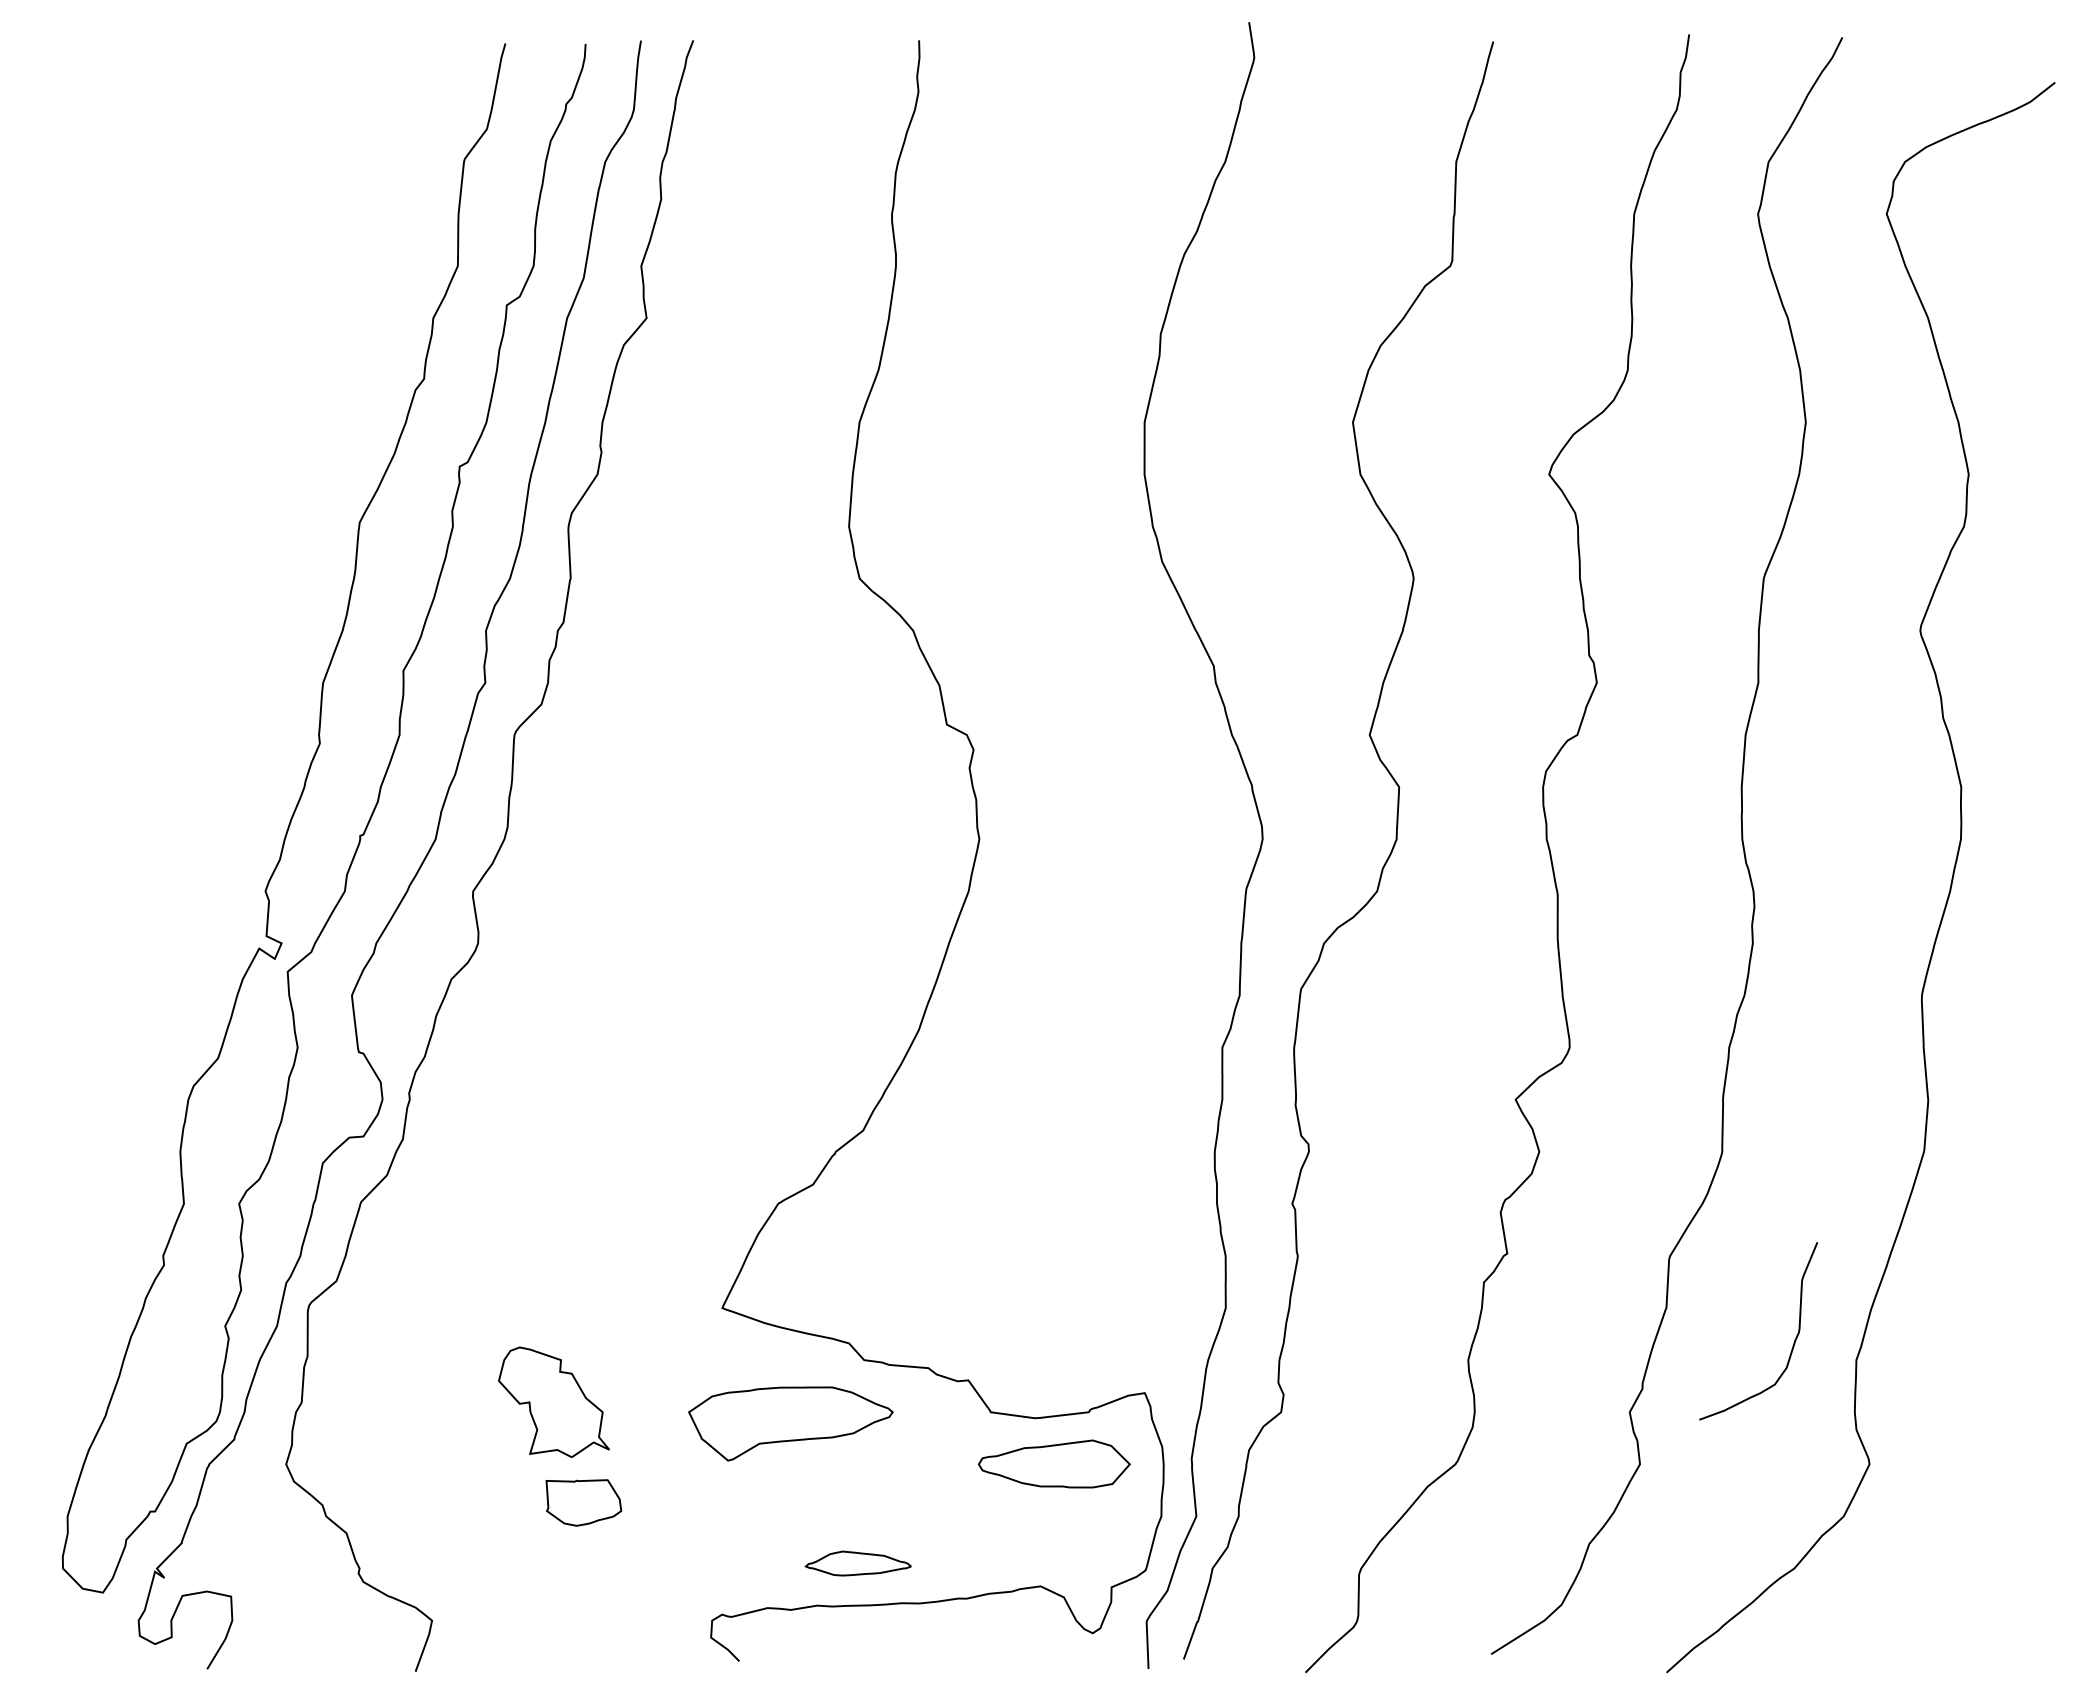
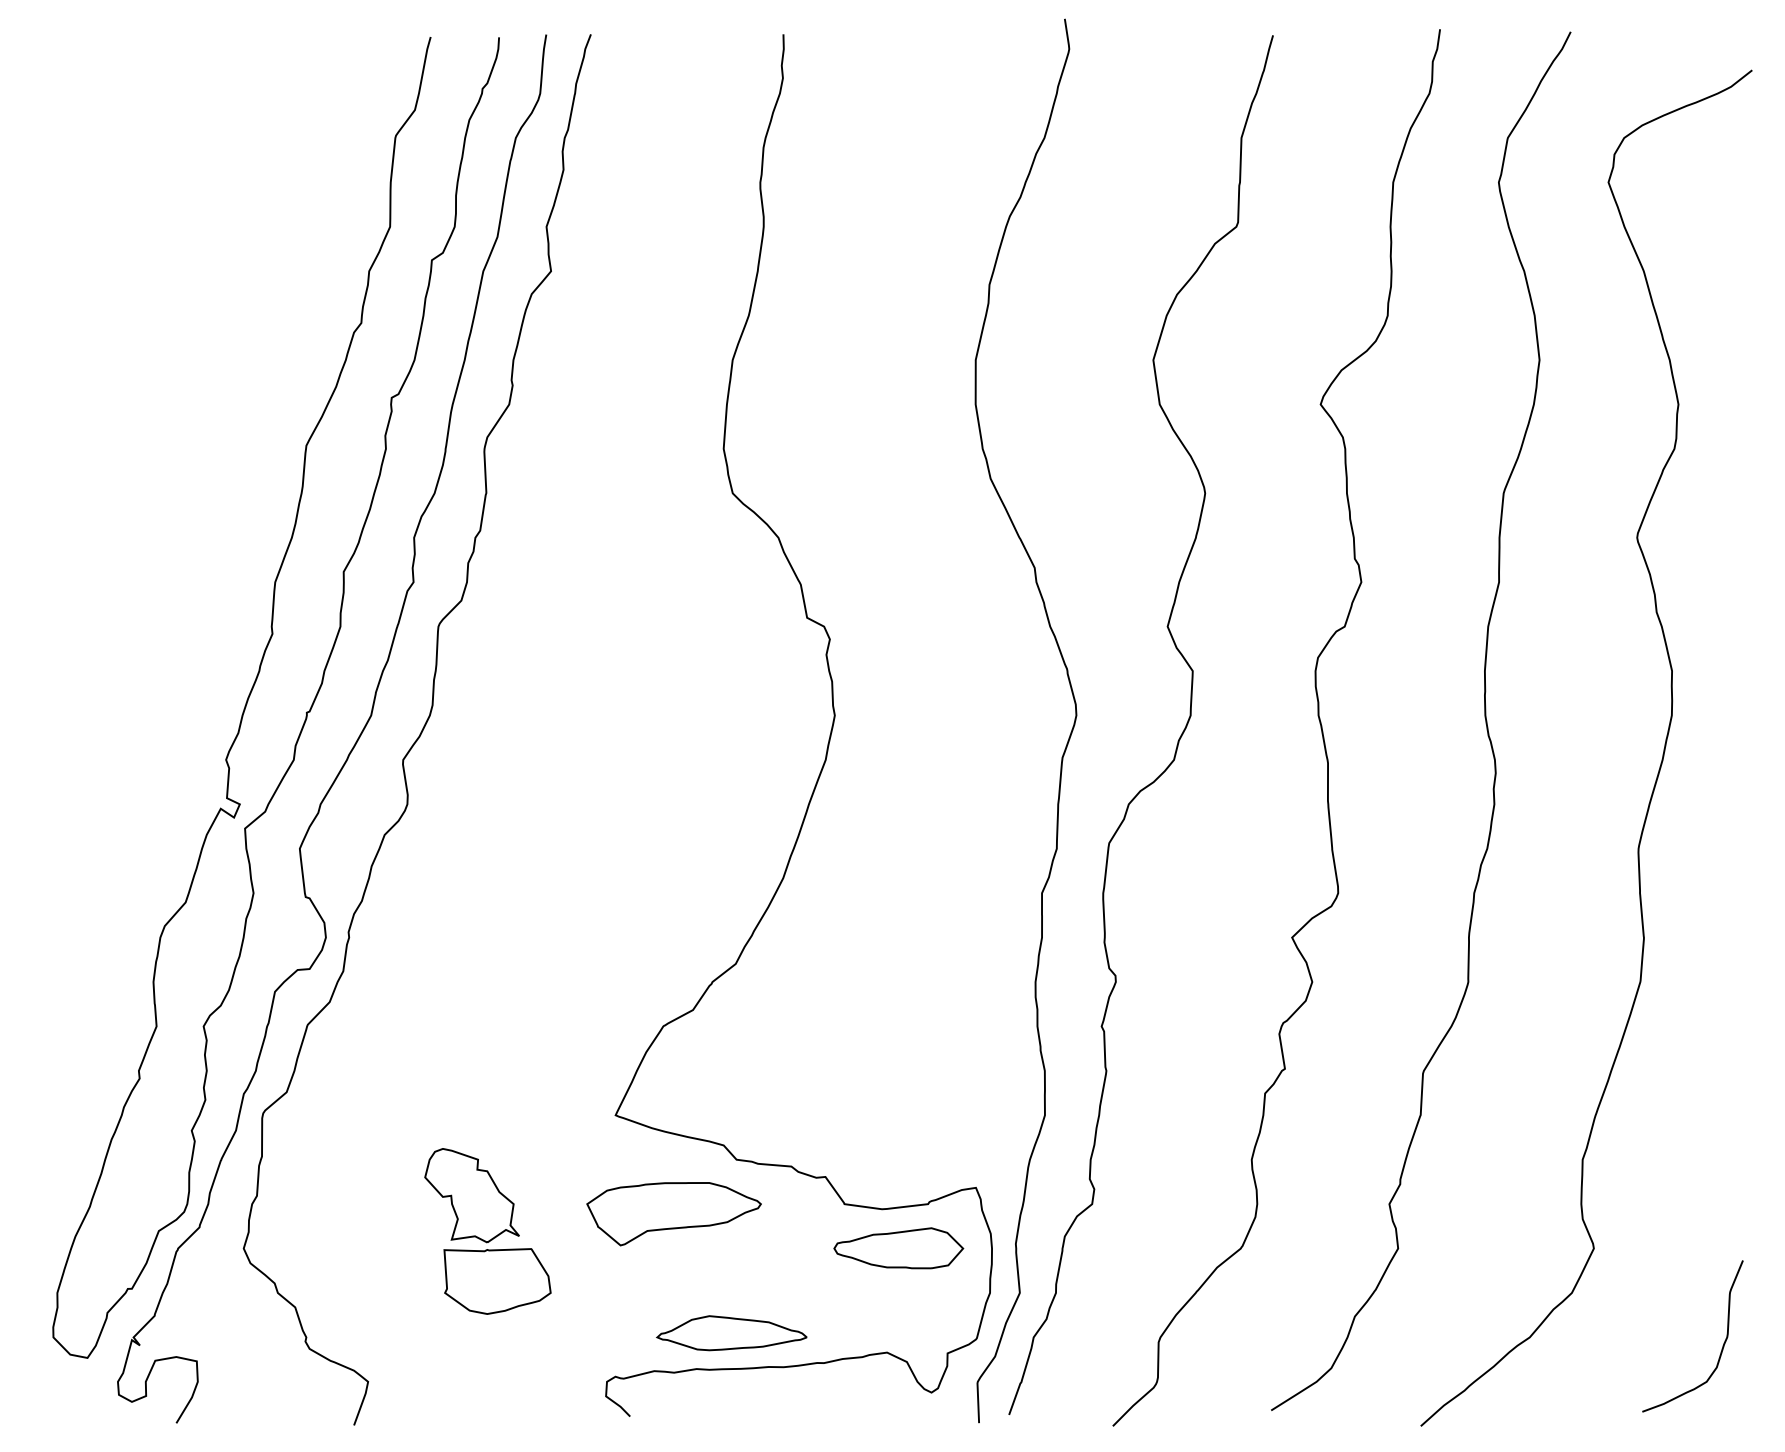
curve: (1793, 1342) -> (1722, 1345), moved
part: (583, 1502) -> (497, 1281), size x1.67
part: (857, 1563) -> (730, 1333), size x1.67

